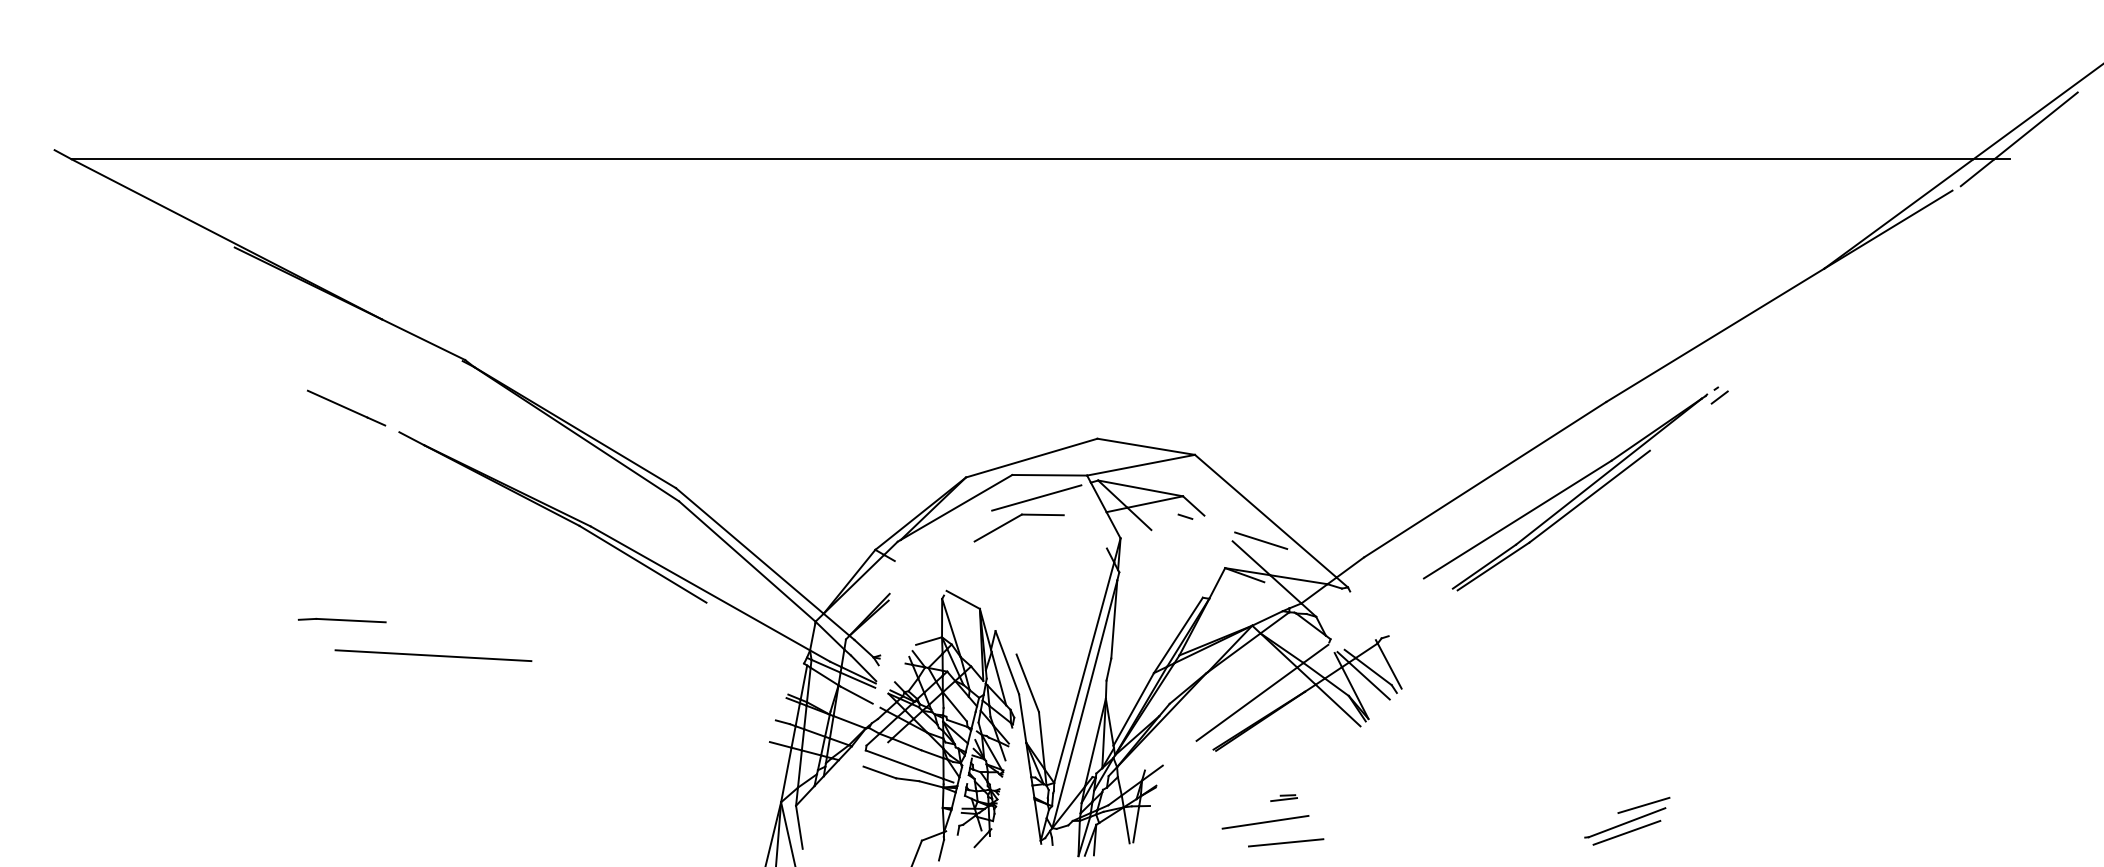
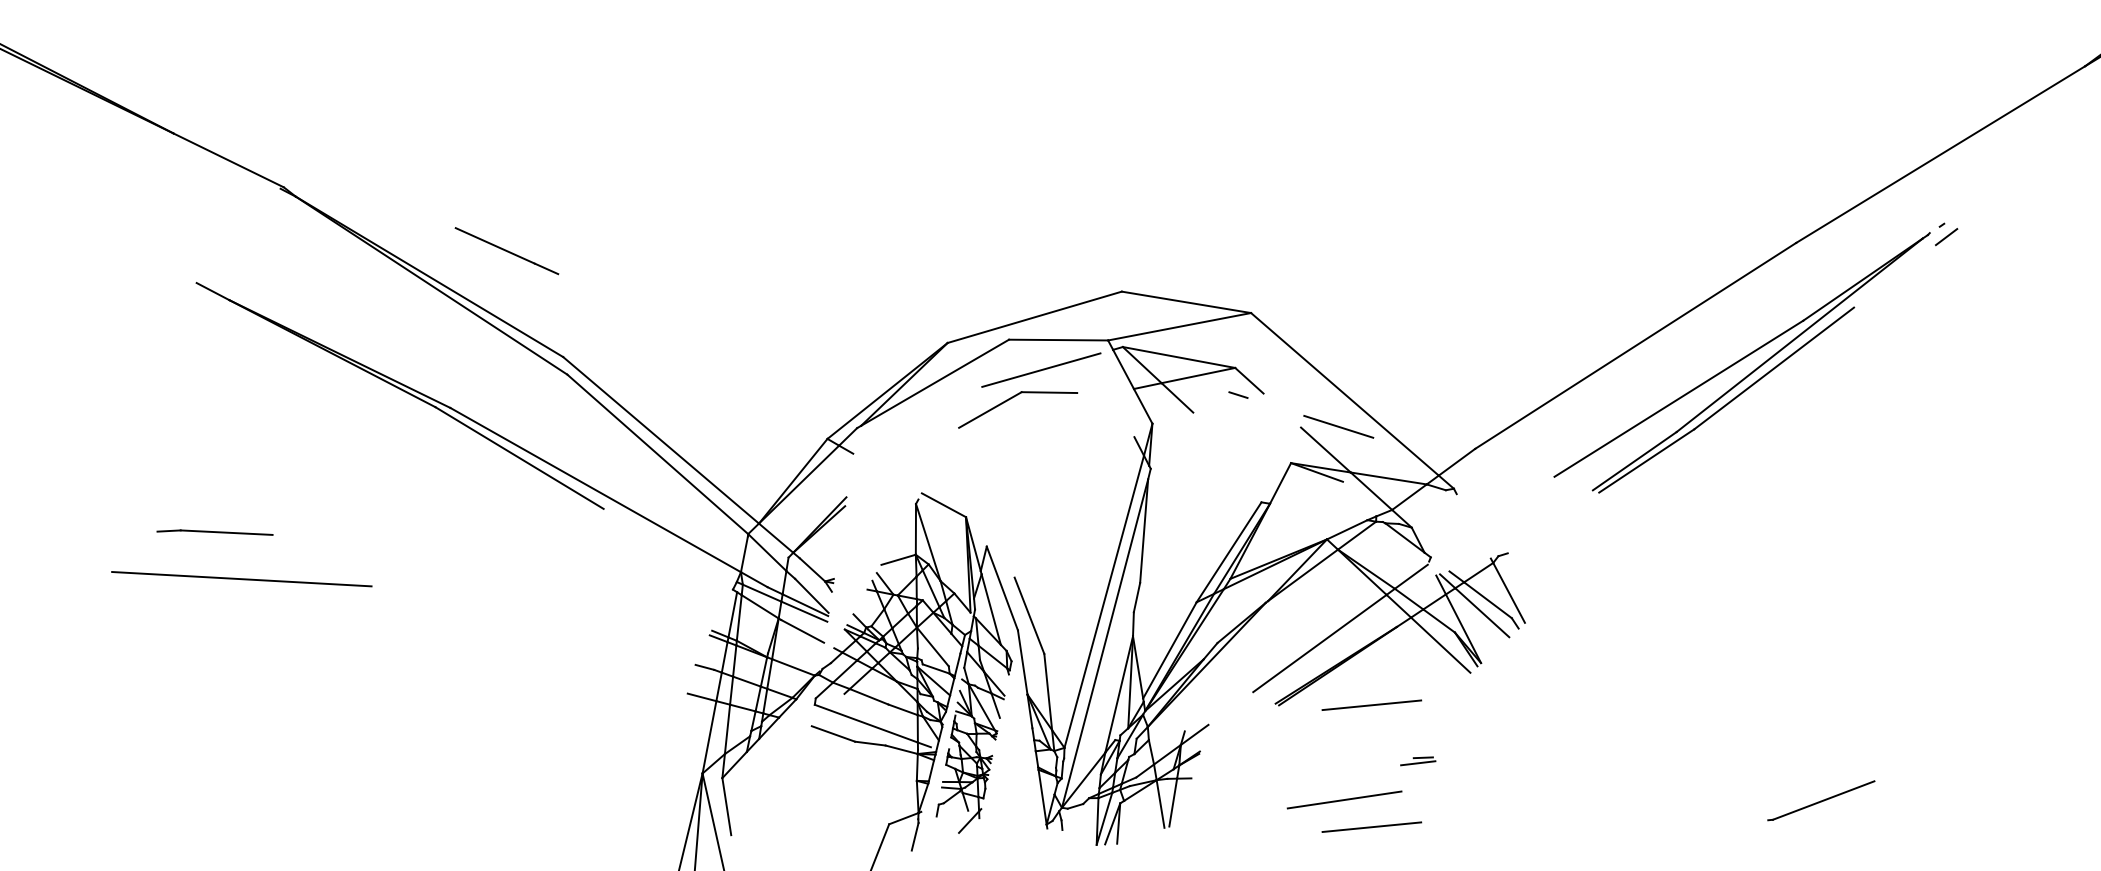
line: (346, 407) -> (506, 250), moved
line: (341, 620) -> (214, 532), moved
line: (1286, 750) -> (1372, 704), added
part: (1283, 797) -> (1417, 760), moved
line: (1643, 805) -> (1845, 777), removed
line: (1626, 832) -> (1822, 813), removed

